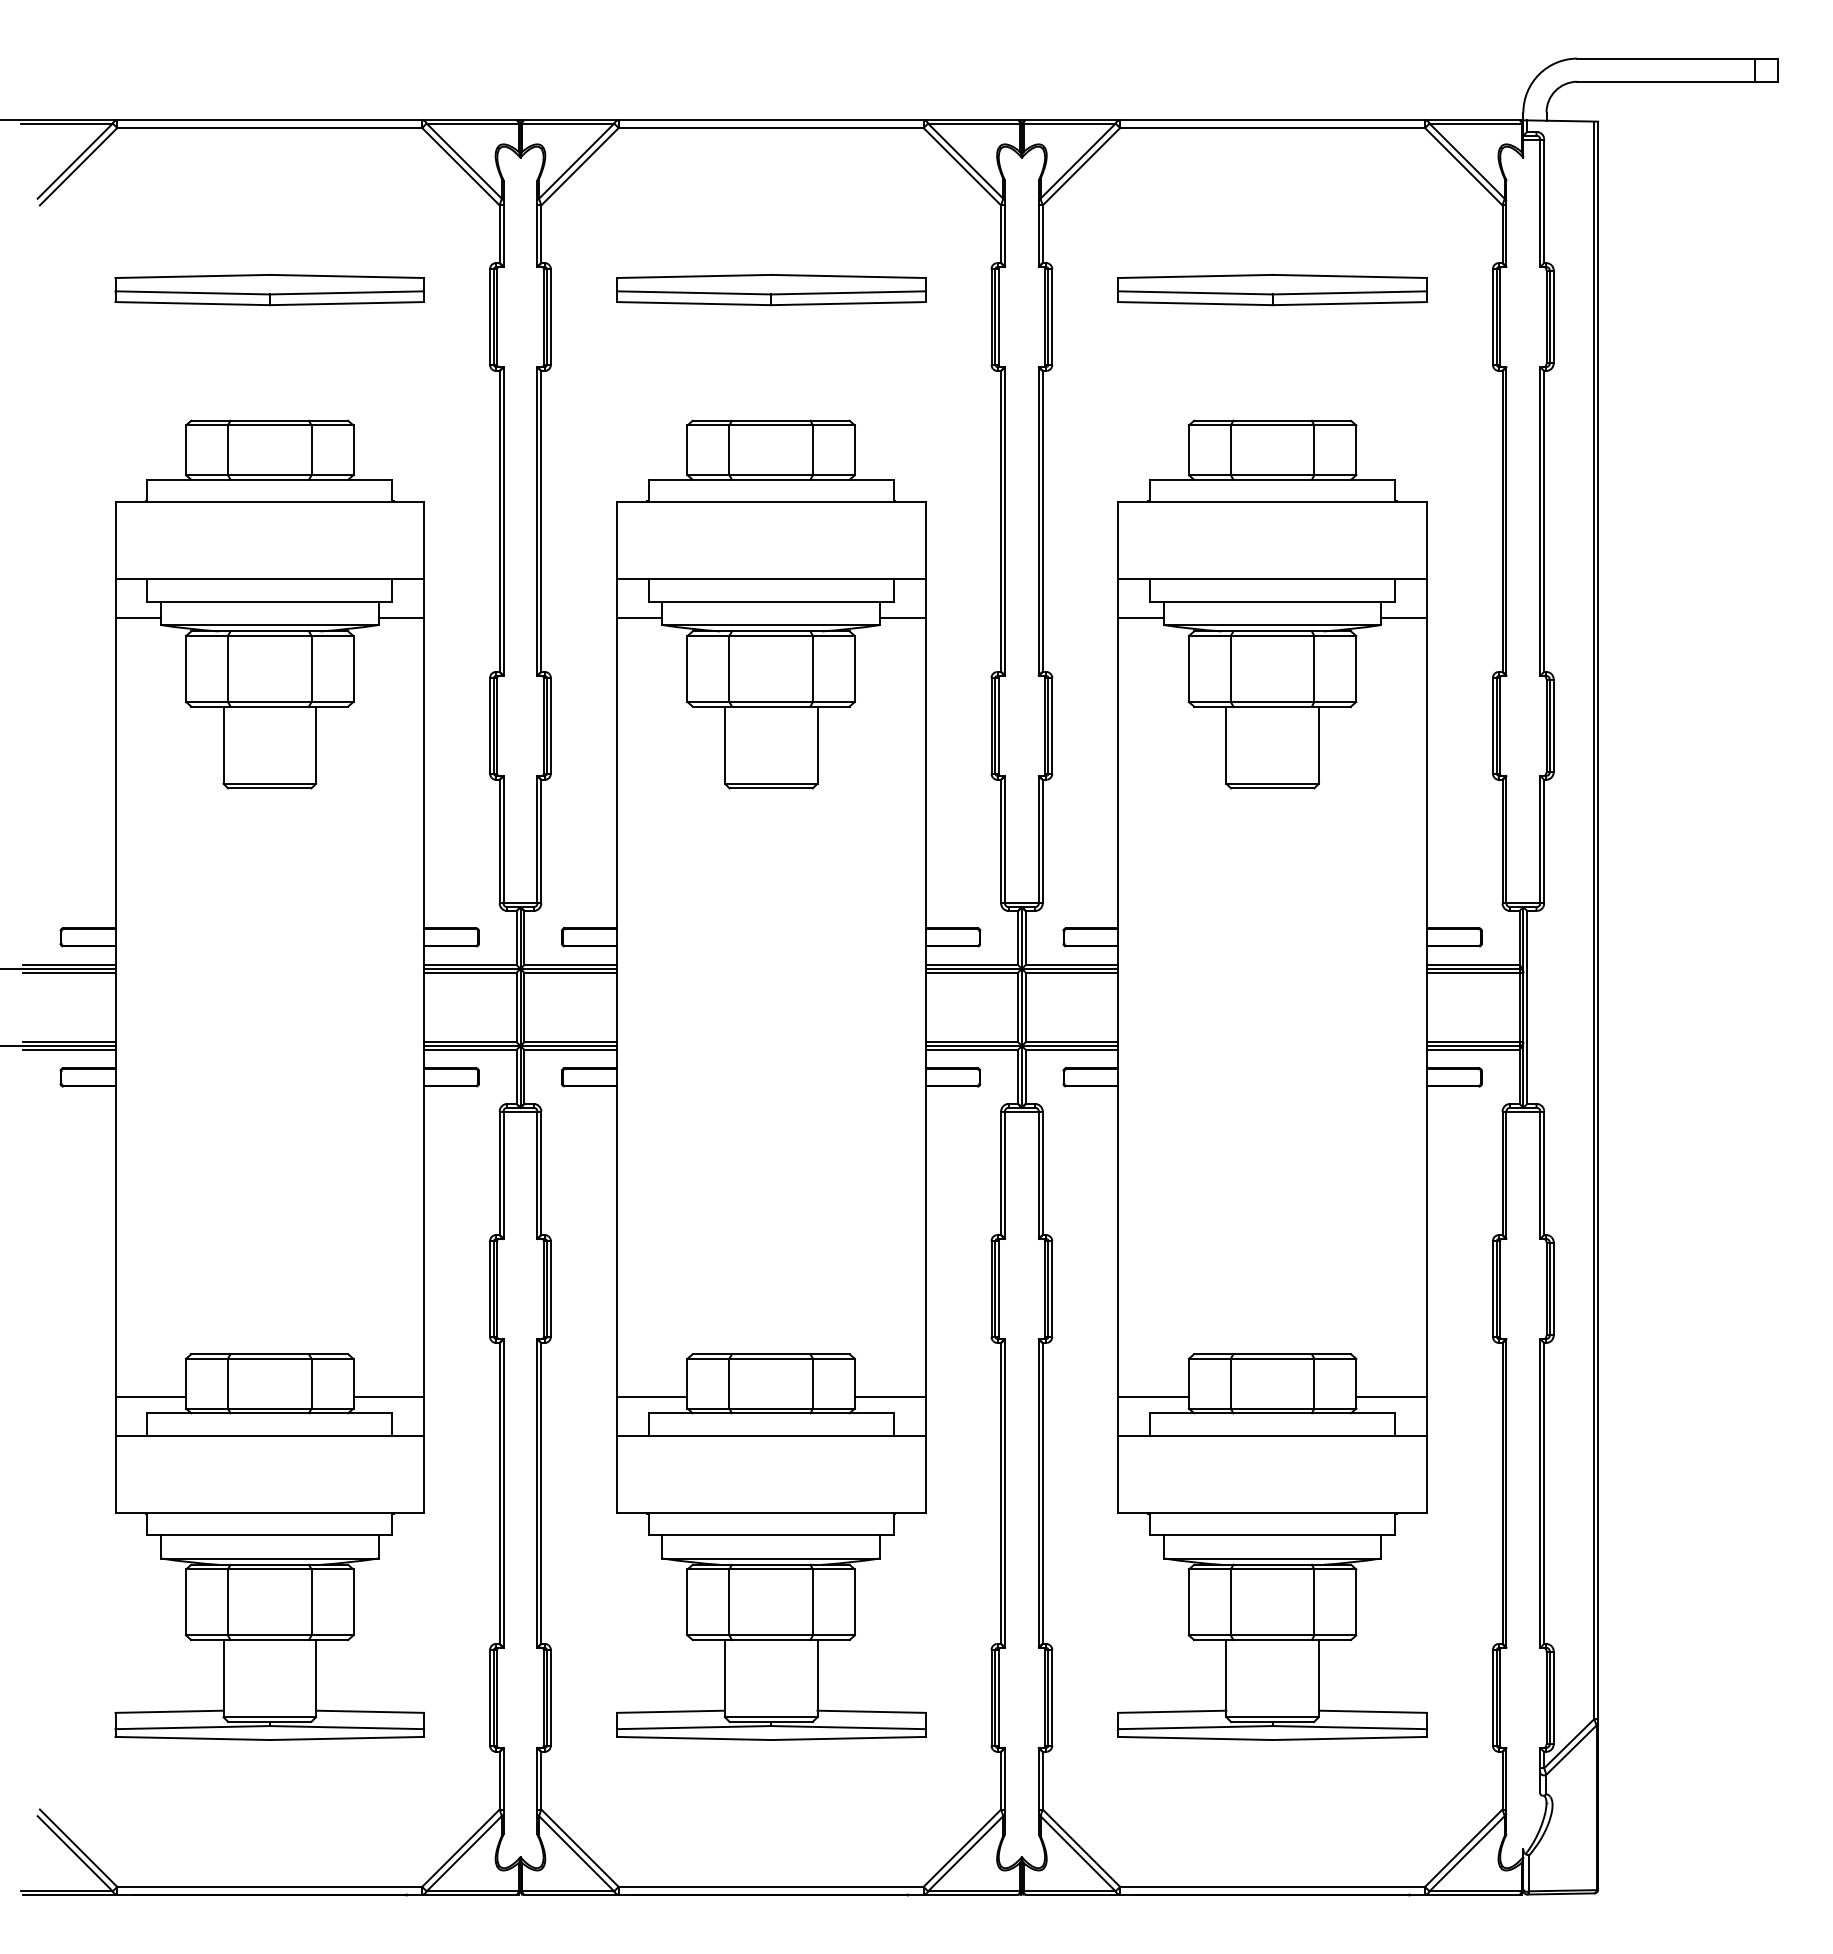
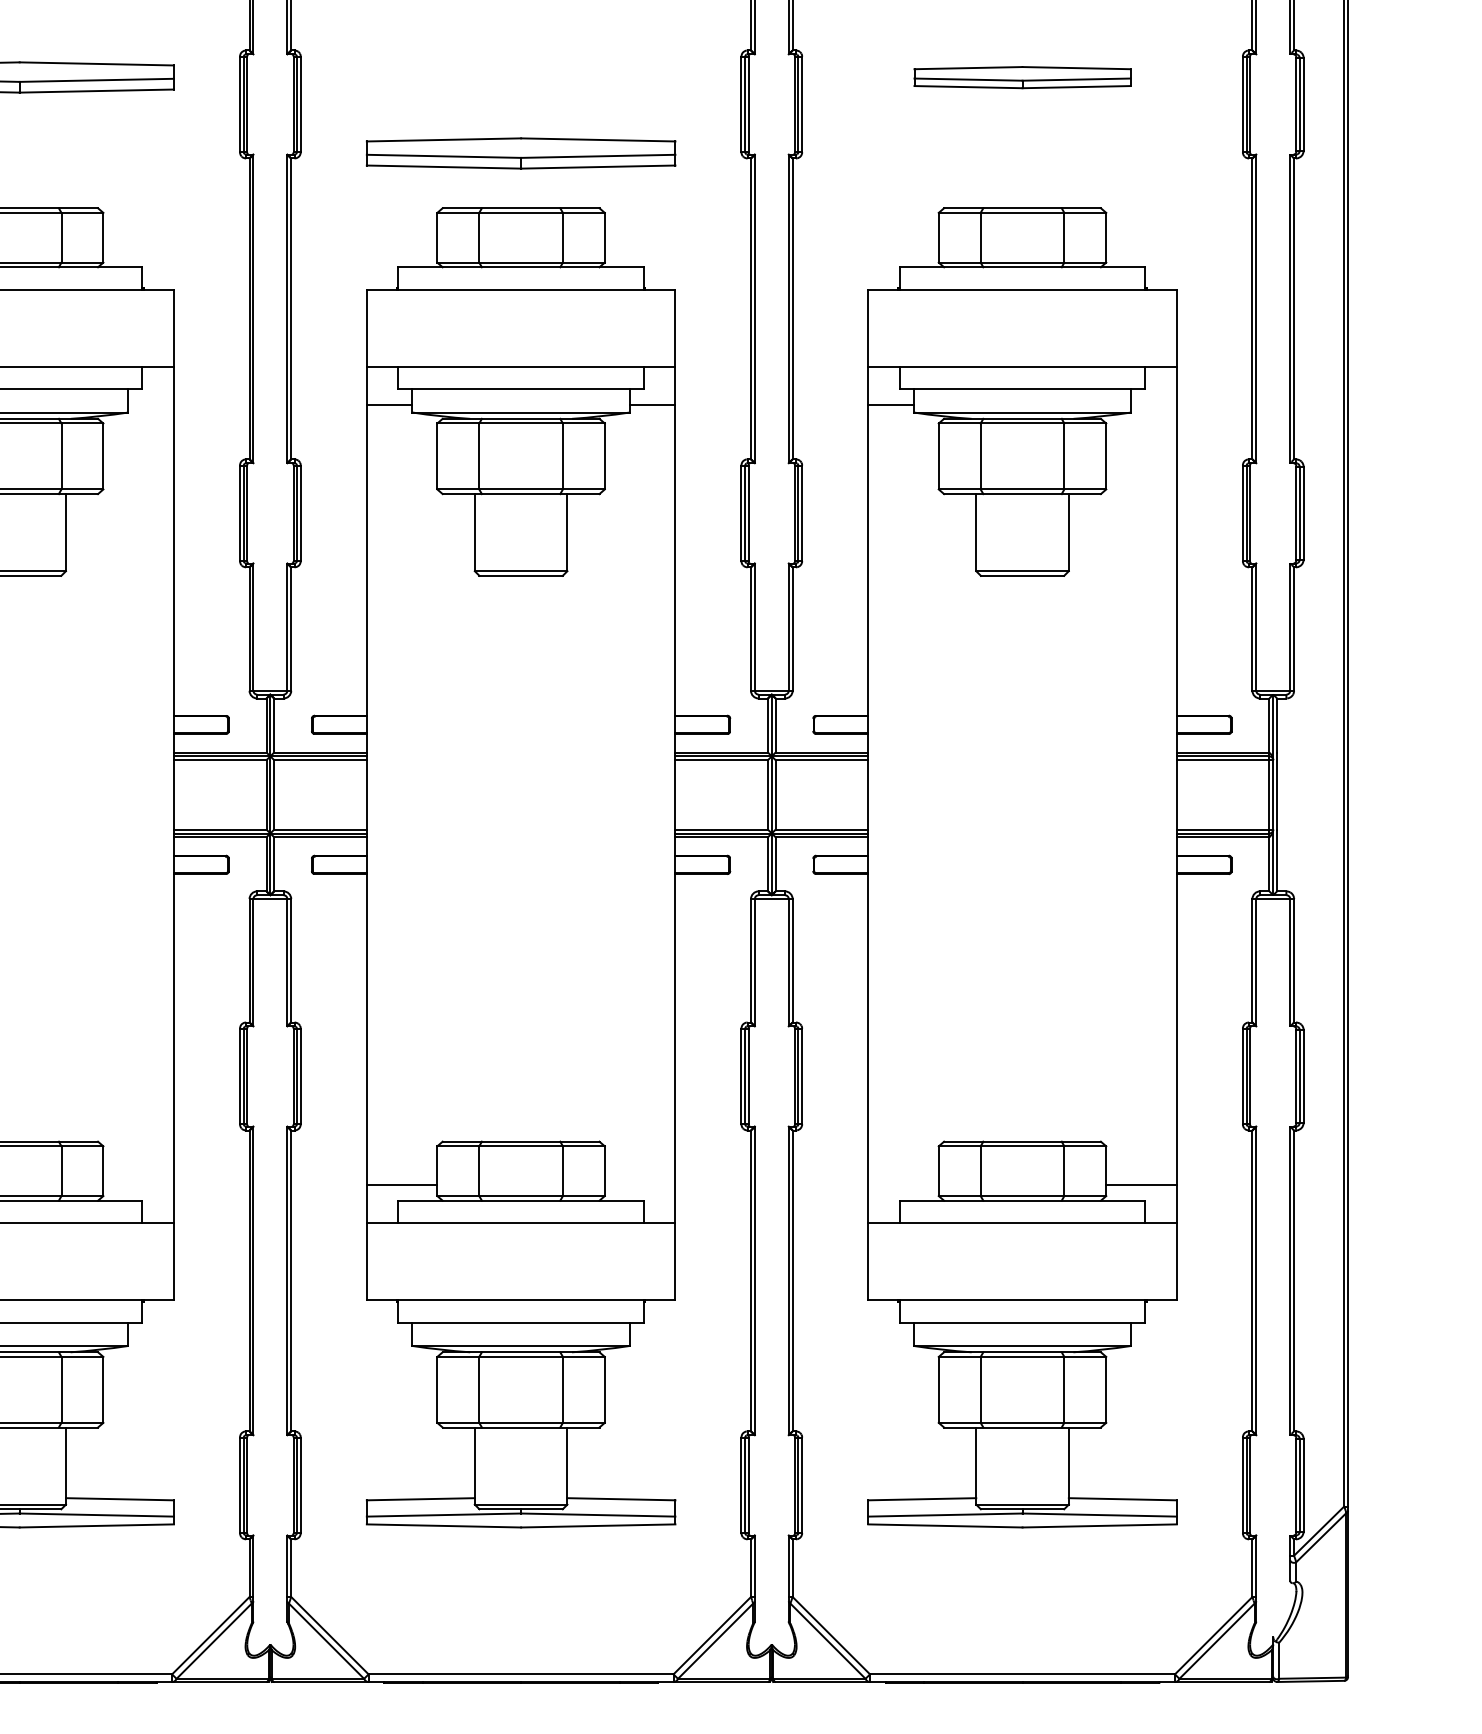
part: (771, 290) -> (521, 153), moved
part: (1272, 290) -> (1022, 77), size x0.7
line: (401, 617) -> (151, 404), removed
line: (1403, 617) -> (1153, 404), removed
line: (388, 1397) -> (138, 1184), removed
line: (889, 1397) -> (639, 1184), removed
line: (1153, 1397) -> (903, 1184), removed

